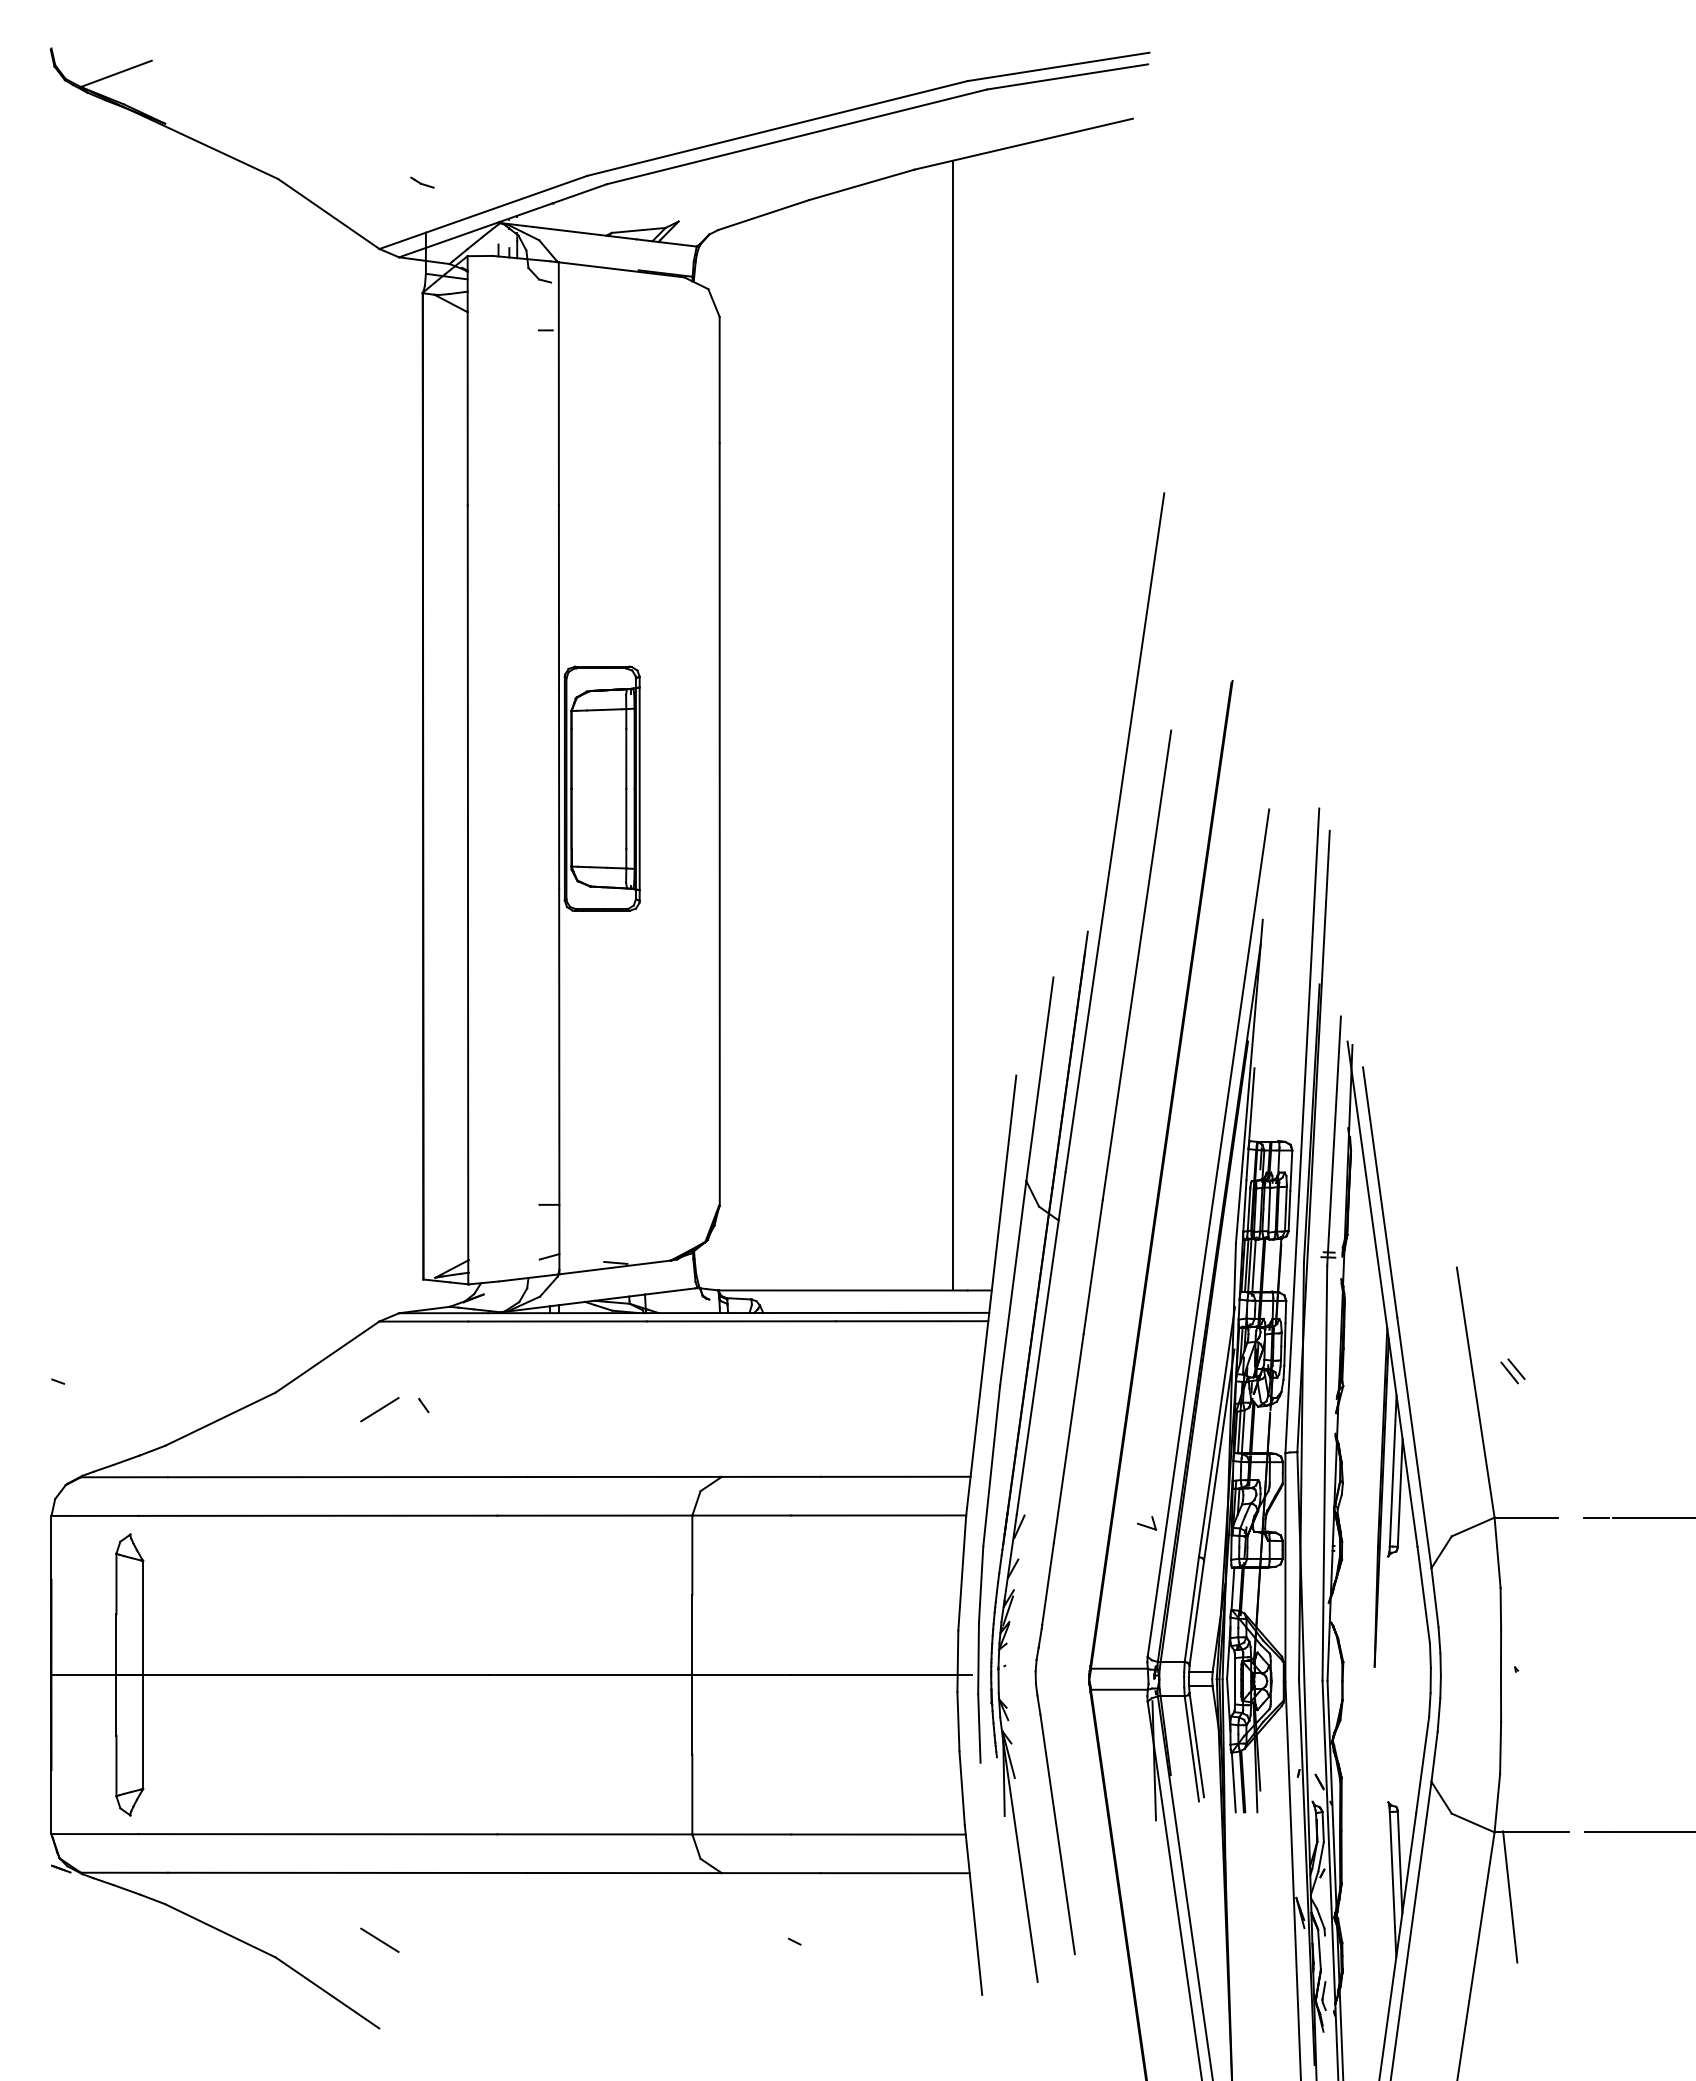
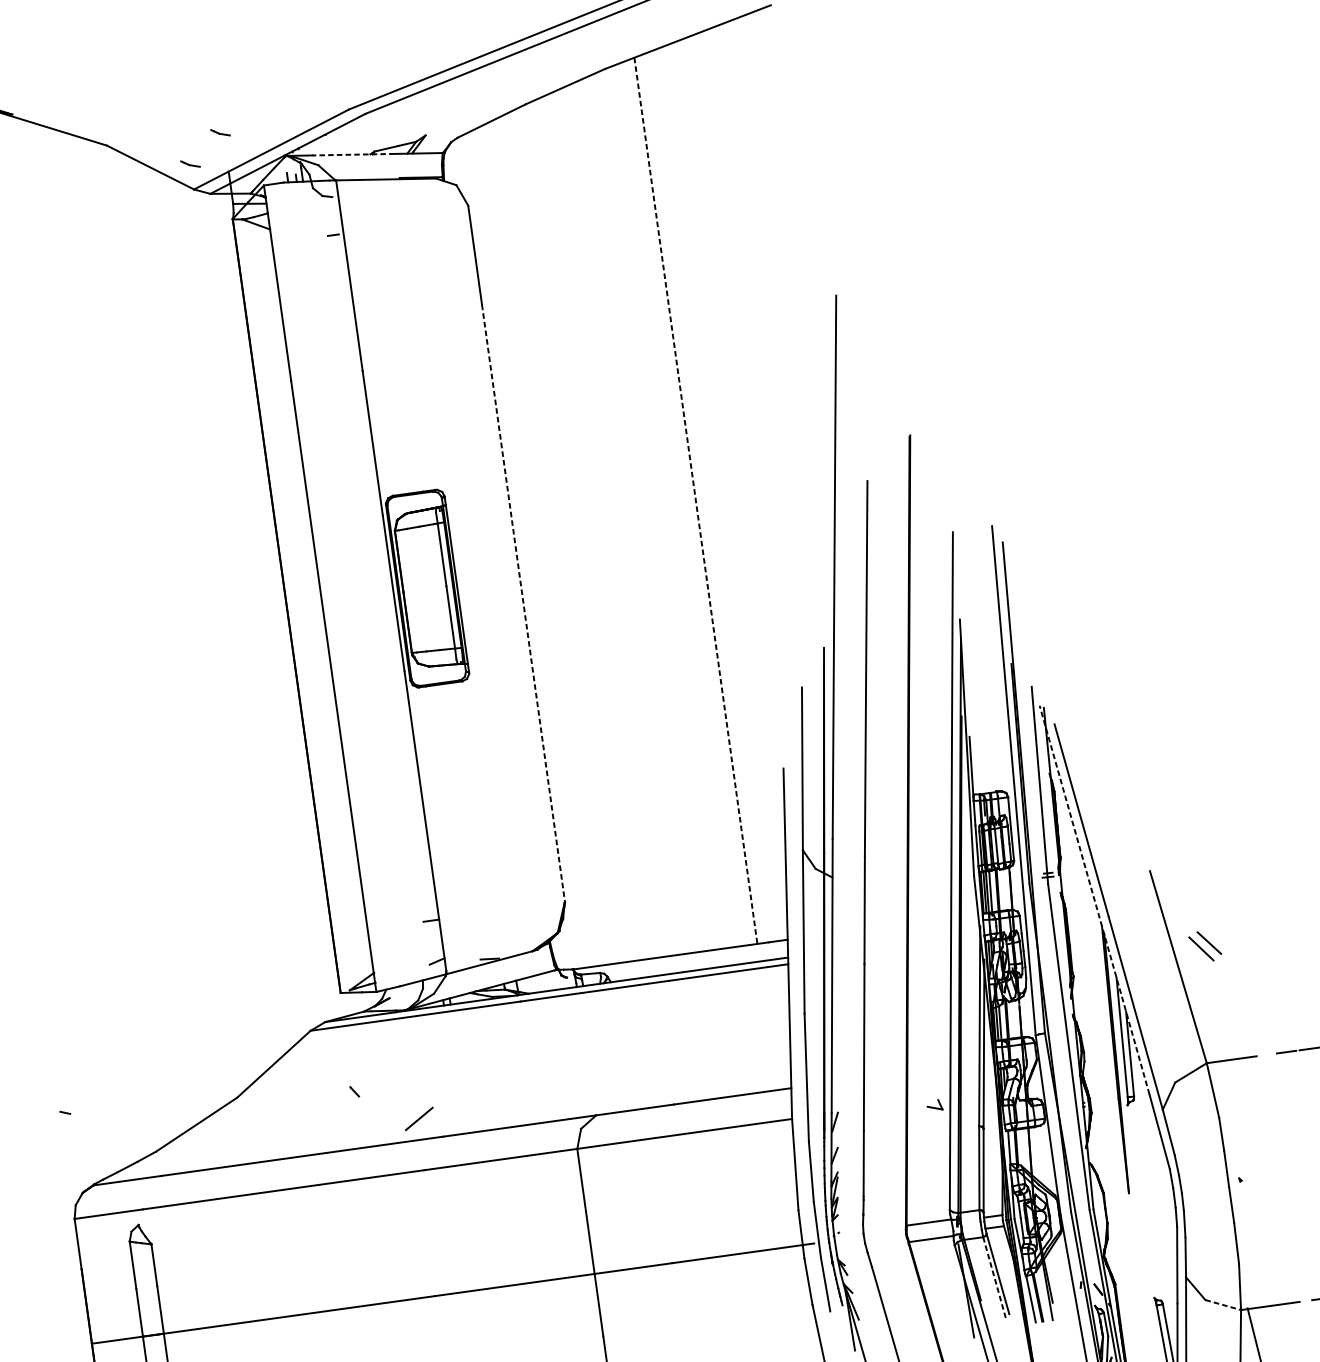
part: (379, 216) -> (190, 163), added
line: (584, 233) -> (353, 154), solid -> dashed
line: (953, 725) -> (696, 500), solid -> dashed
line: (719, 825) -> (523, 604), solid -> dashed
line: (1382, 1294) -> (1094, 900), solid -> dashed
part: (1512, 1371) -> (1204, 946), size x1.6
line: (379, 1409) -> (418, 1118), moved
line: (1191, 1748) -> (994, 1277), solid -> dashed
line: (1473, 1823) -> (1223, 1305), solid -> dashed

